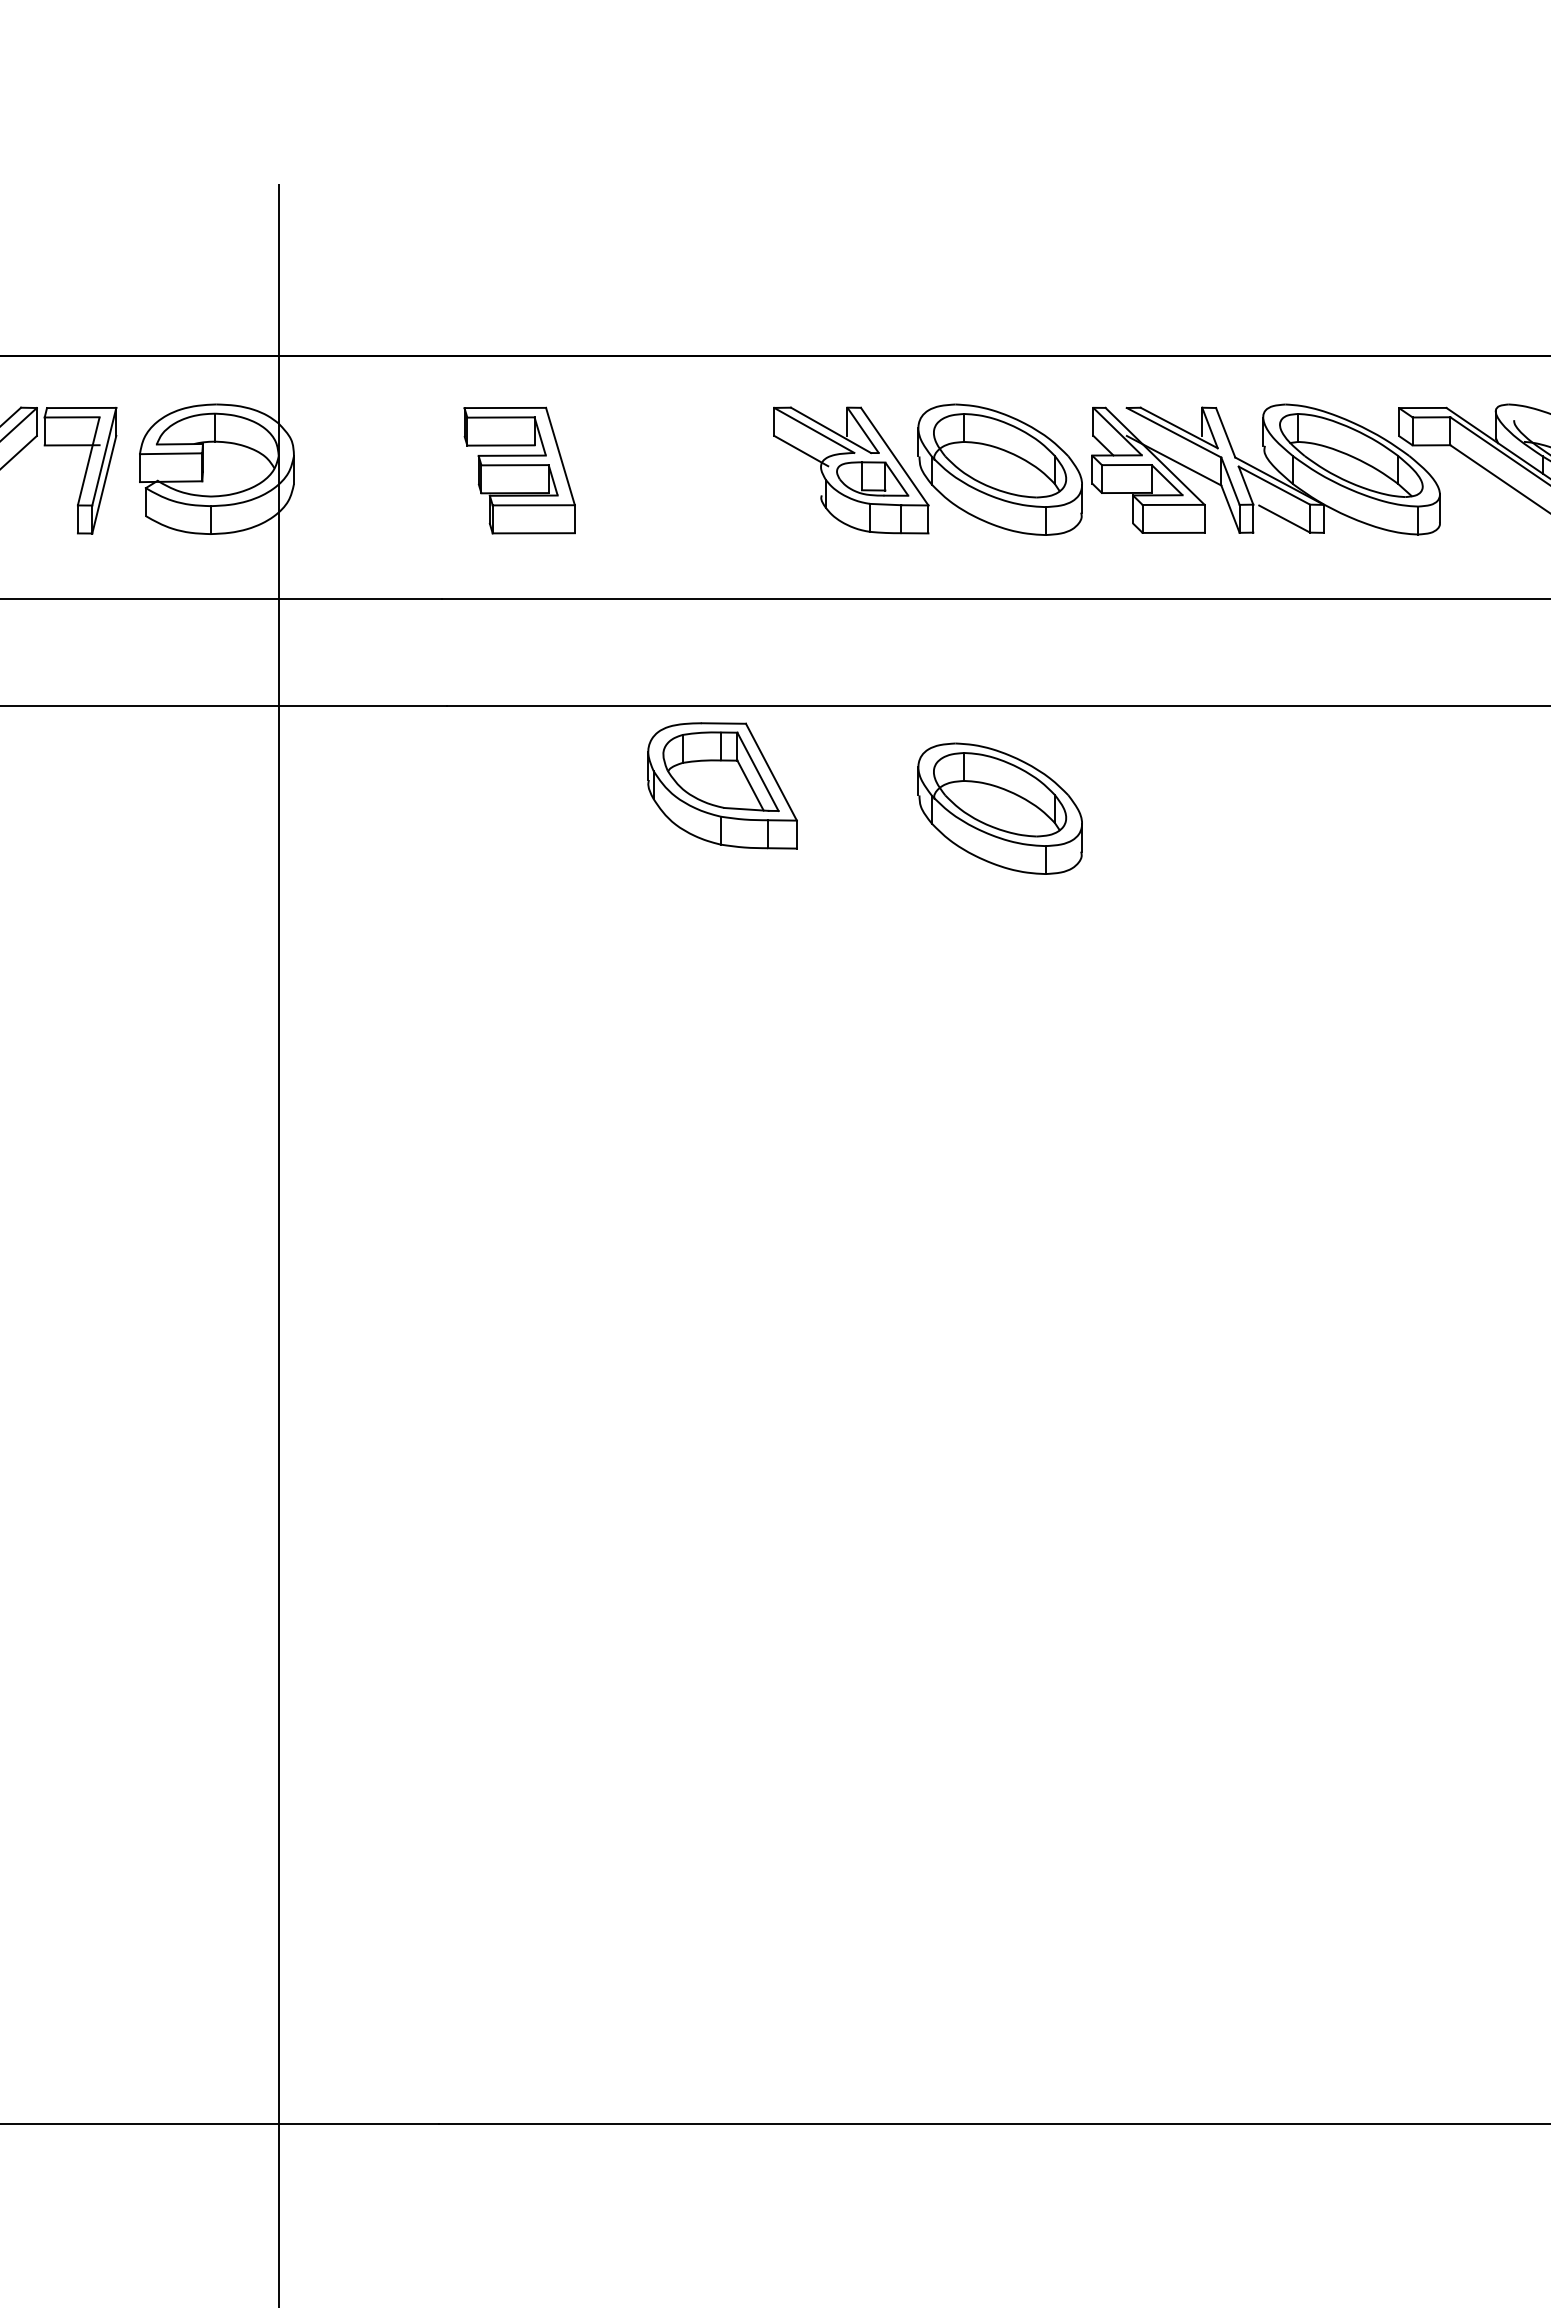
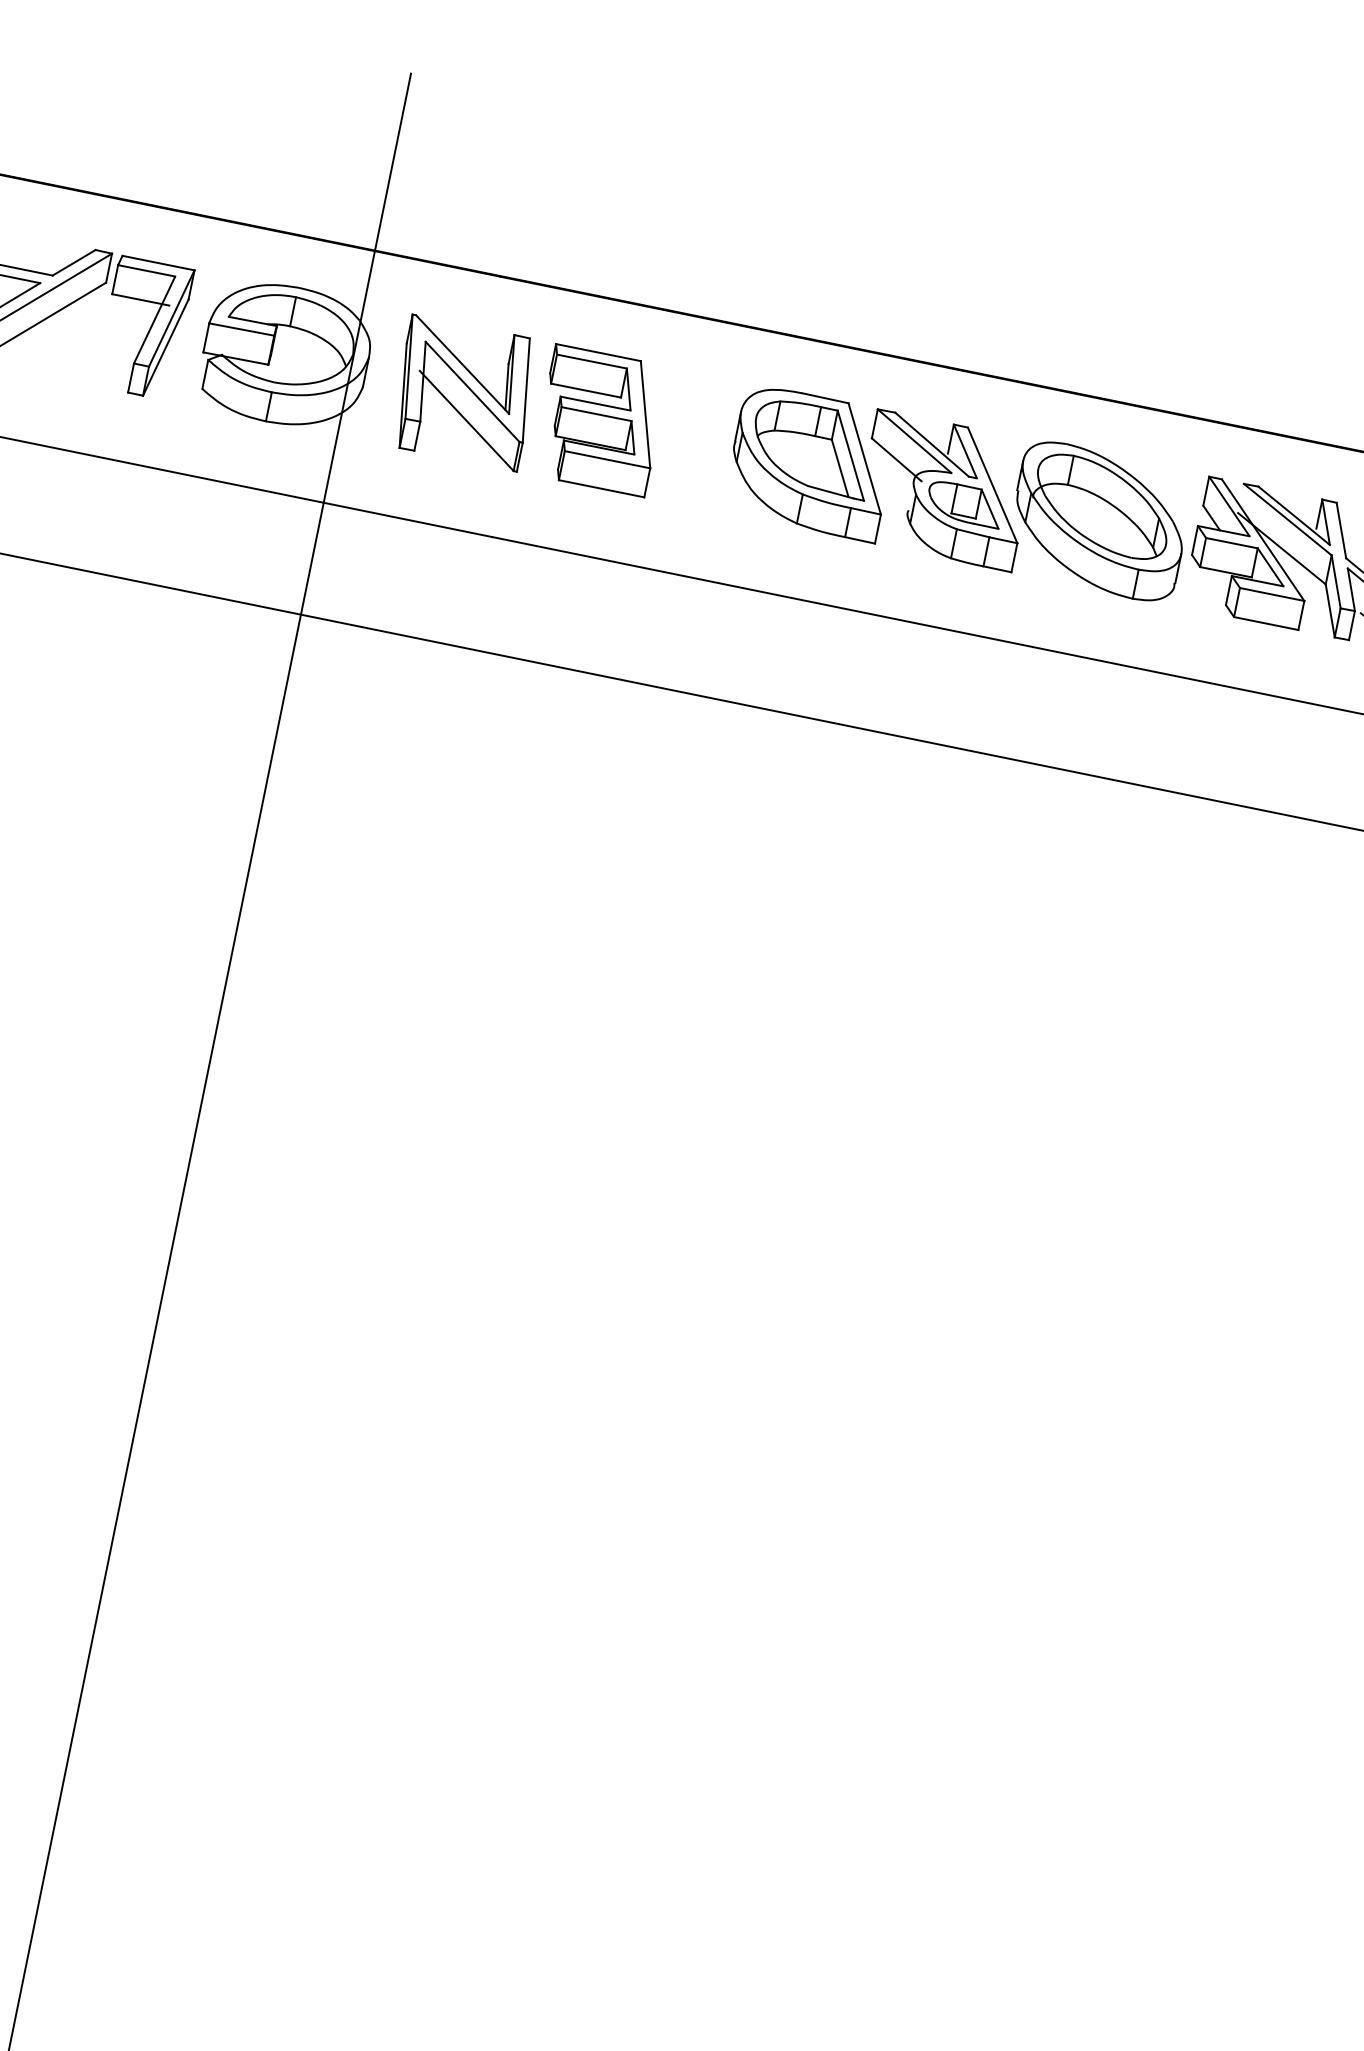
part: (389, 470) -> (465, 393), added
part: (722, 785) -> (811, 462), moved
part: (999, 808) -> (1027, 872), removed

